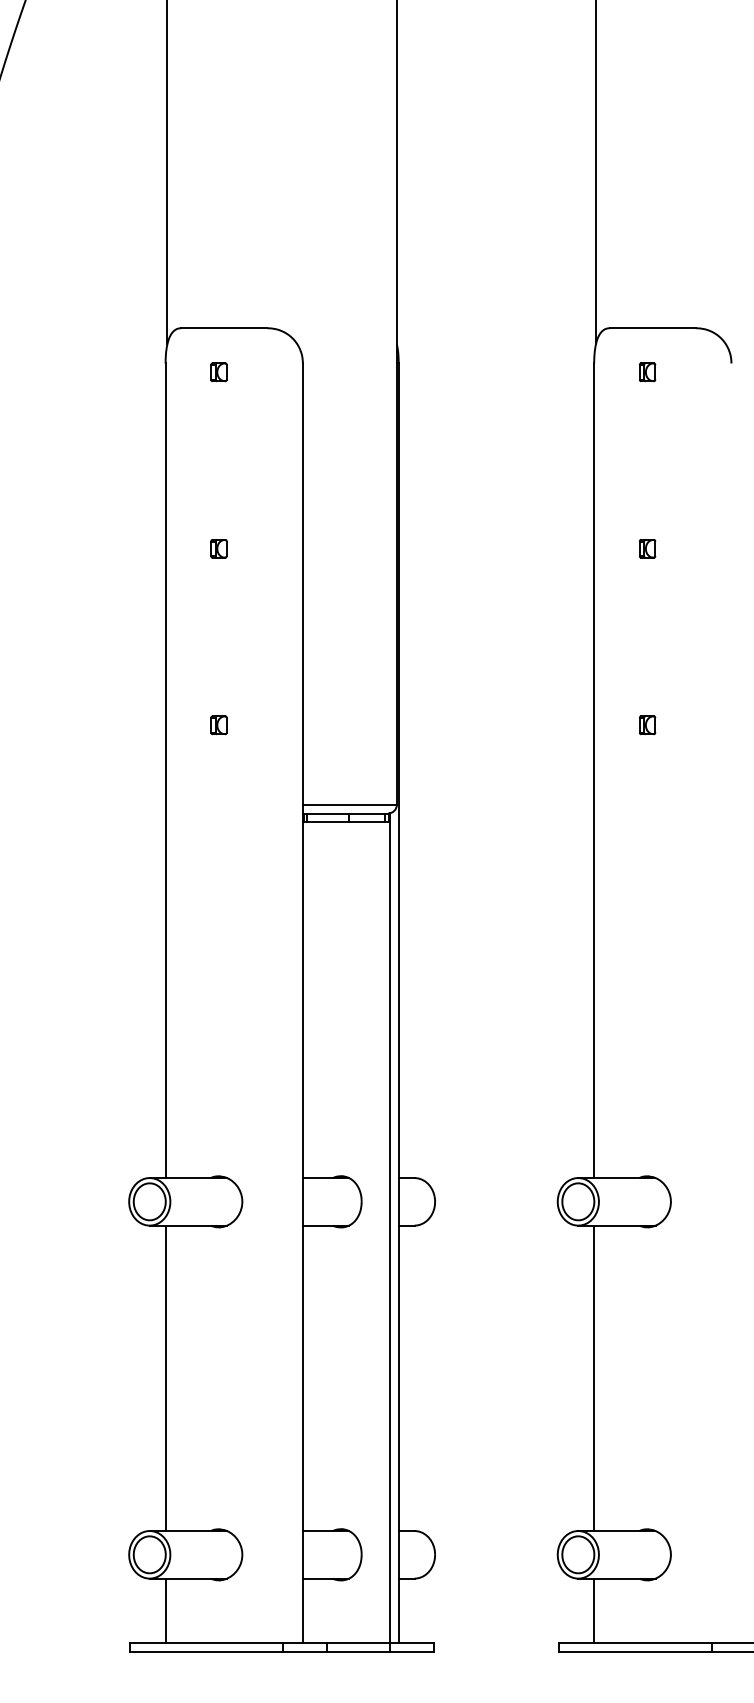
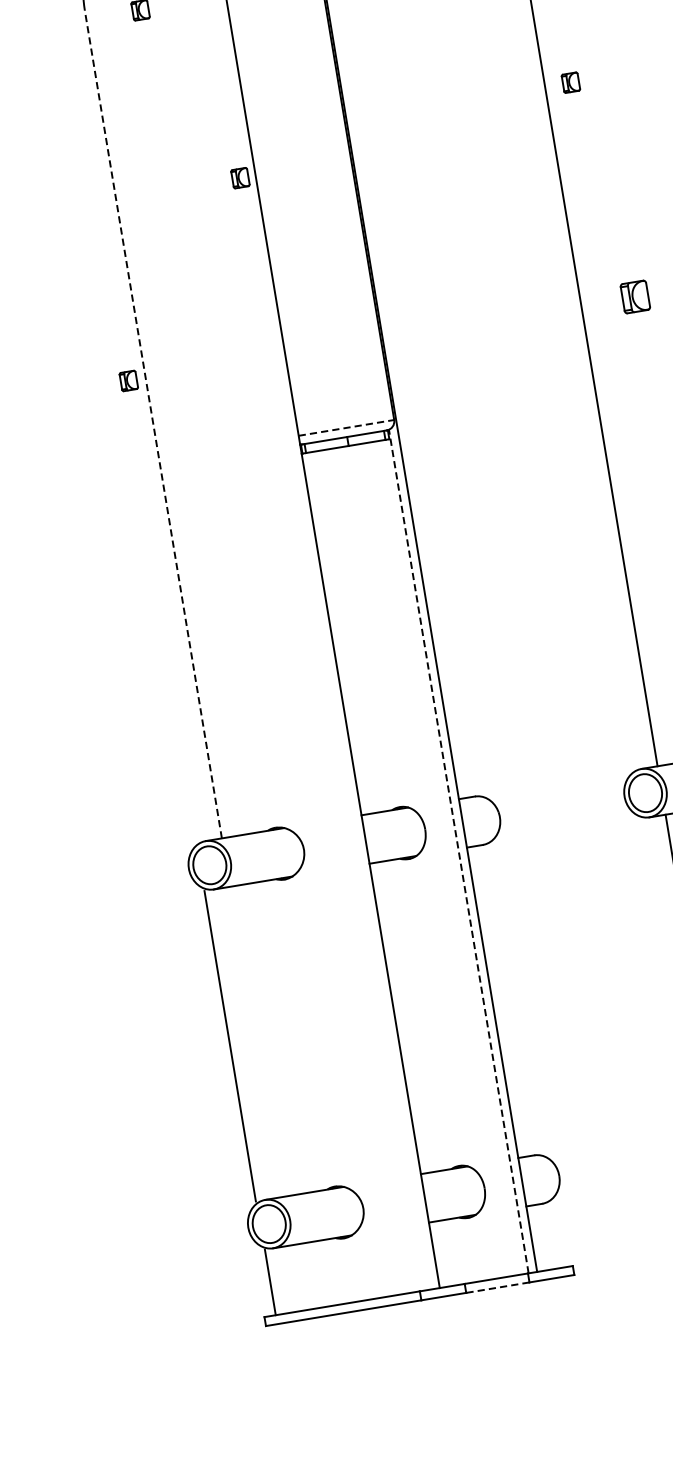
part: (218, 548) -> (239, 177), moved
part: (647, 548) -> (570, 82), moved
part: (218, 725) -> (128, 381), moved
part: (647, 725) -> (635, 297), size x1.6
line: (165, 770) -> (153, 424), solid -> dashed
line: (349, 804) -> (346, 427), solid -> dashed
line: (390, 1228) -> (459, 851), solid -> dashed
line: (165, 1378) -> (230, 1046), moved
line: (165, 1610) -> (270, 1282), moved
line: (358, 1651) -> (497, 1287), solid -> dashed

